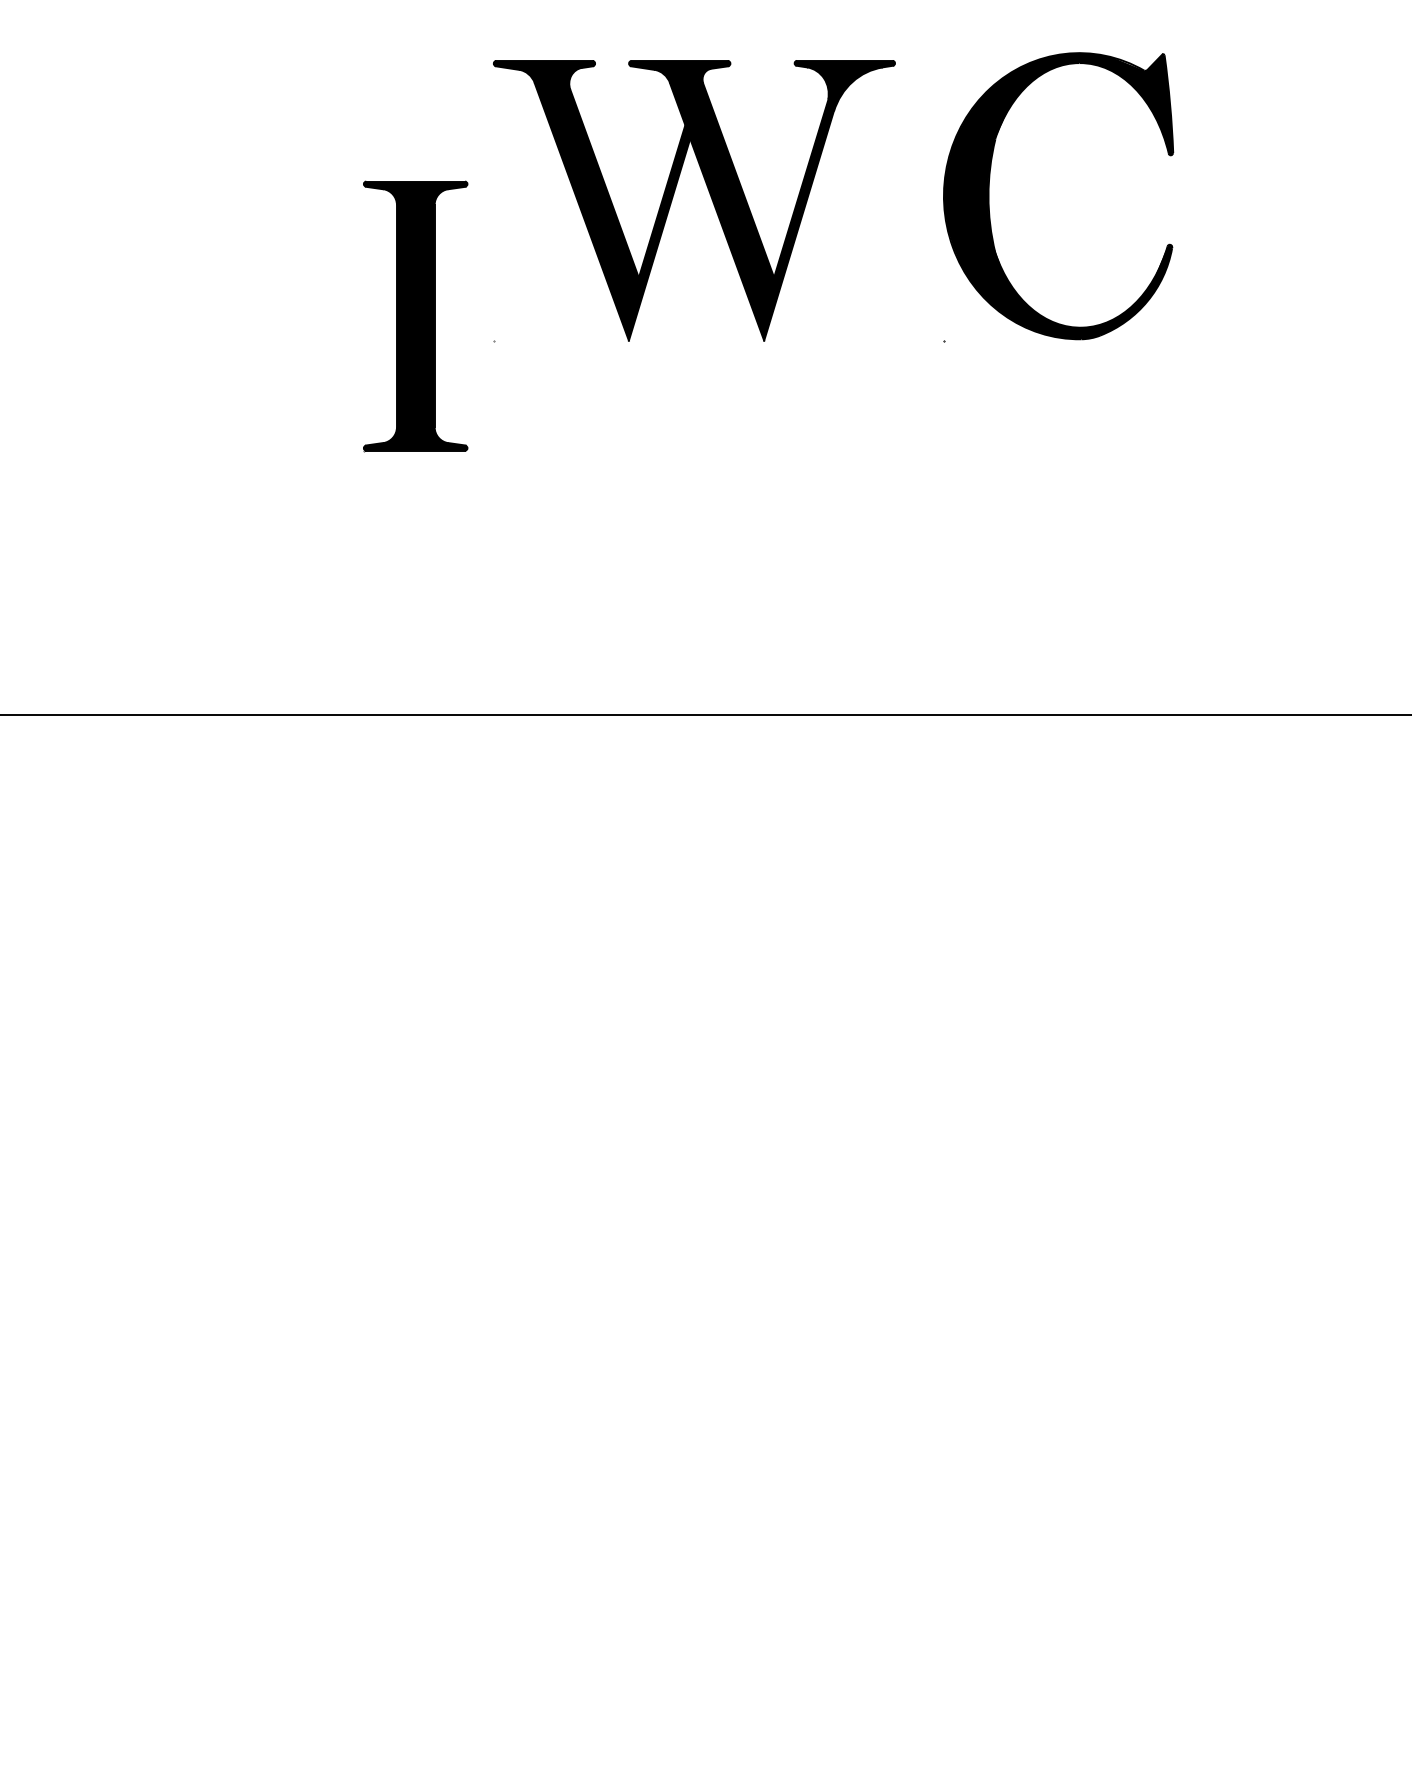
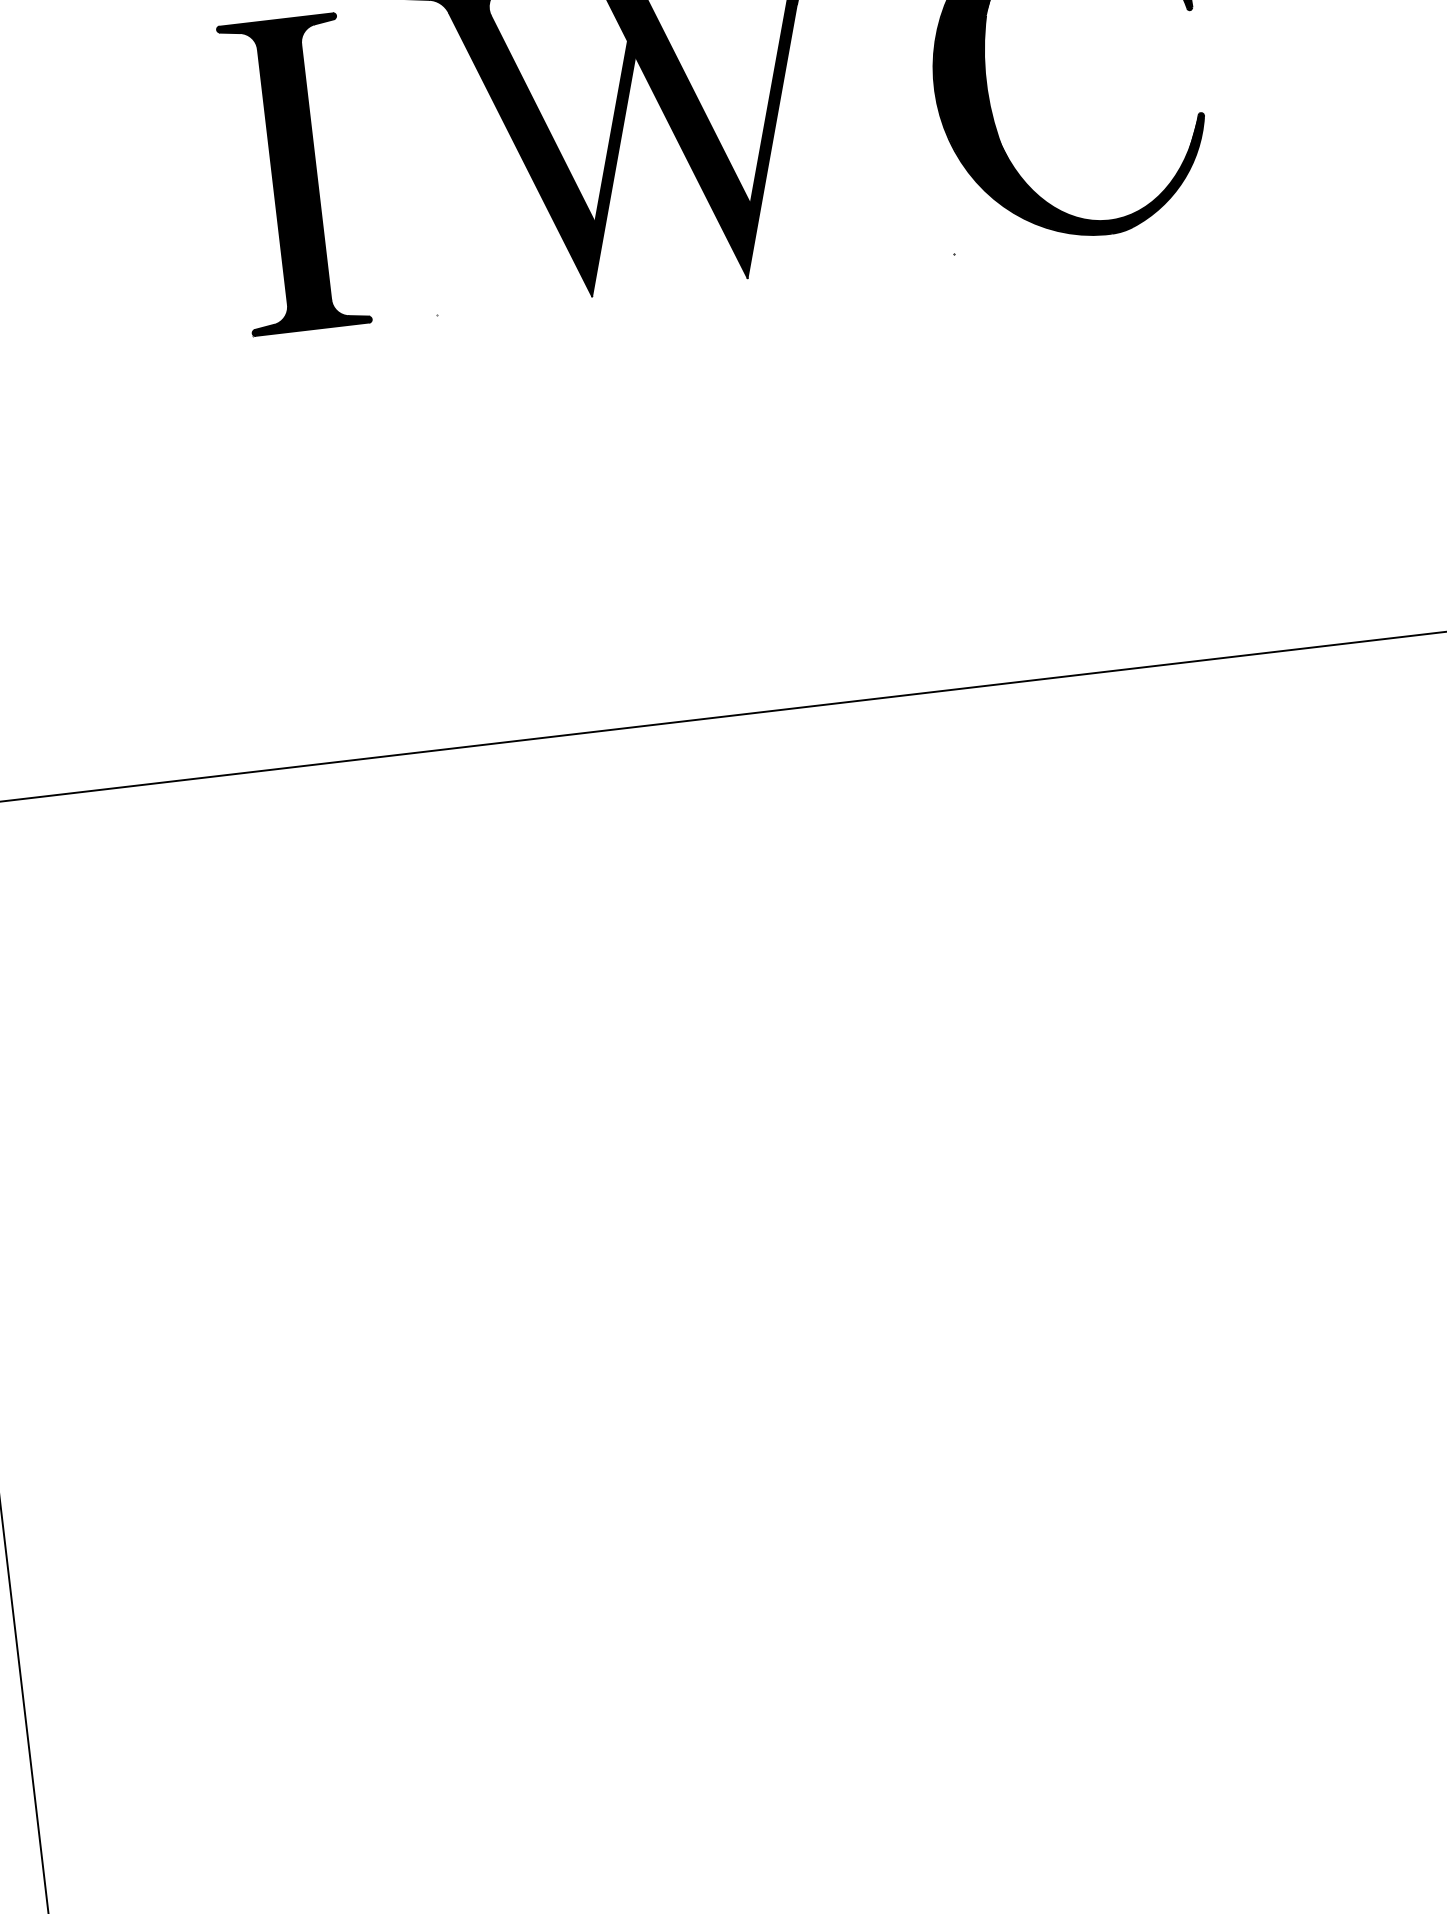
part: (415, 316) -> (294, 175), moved

